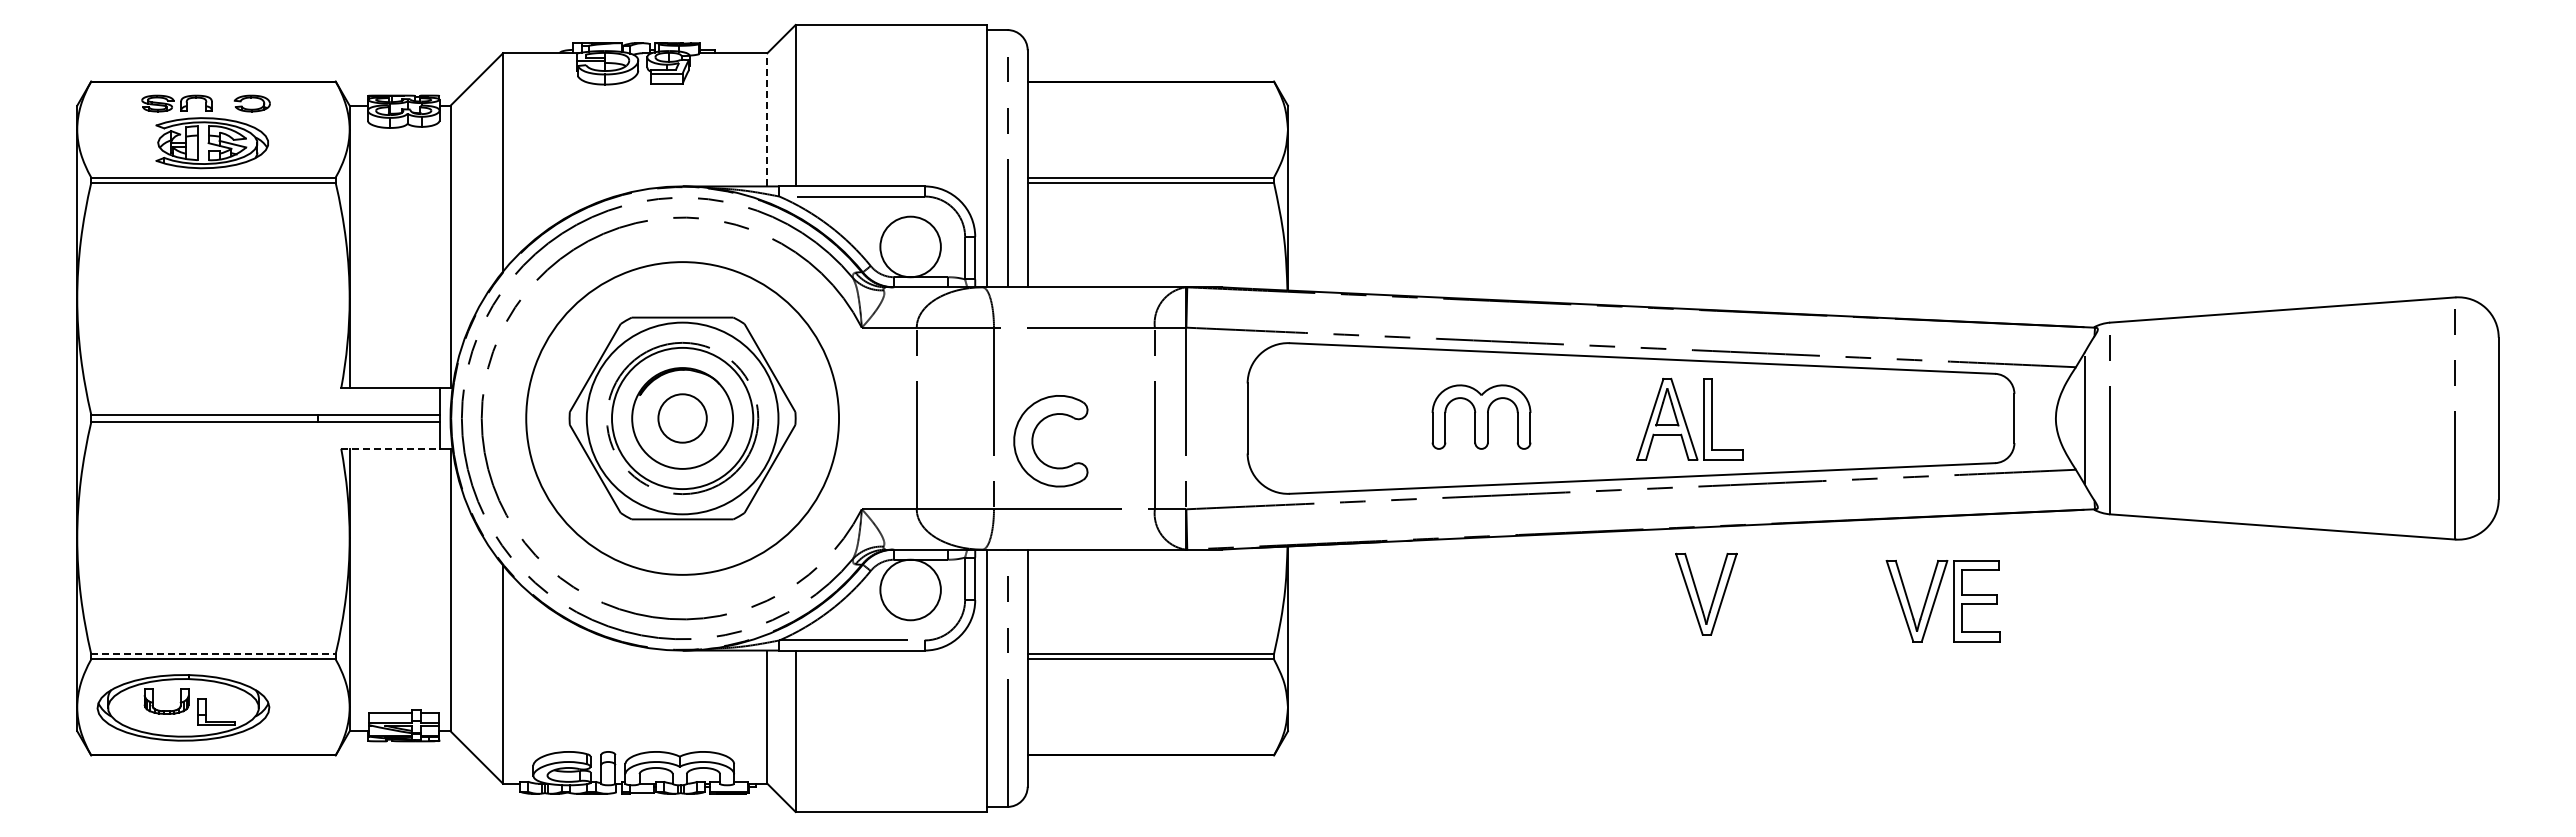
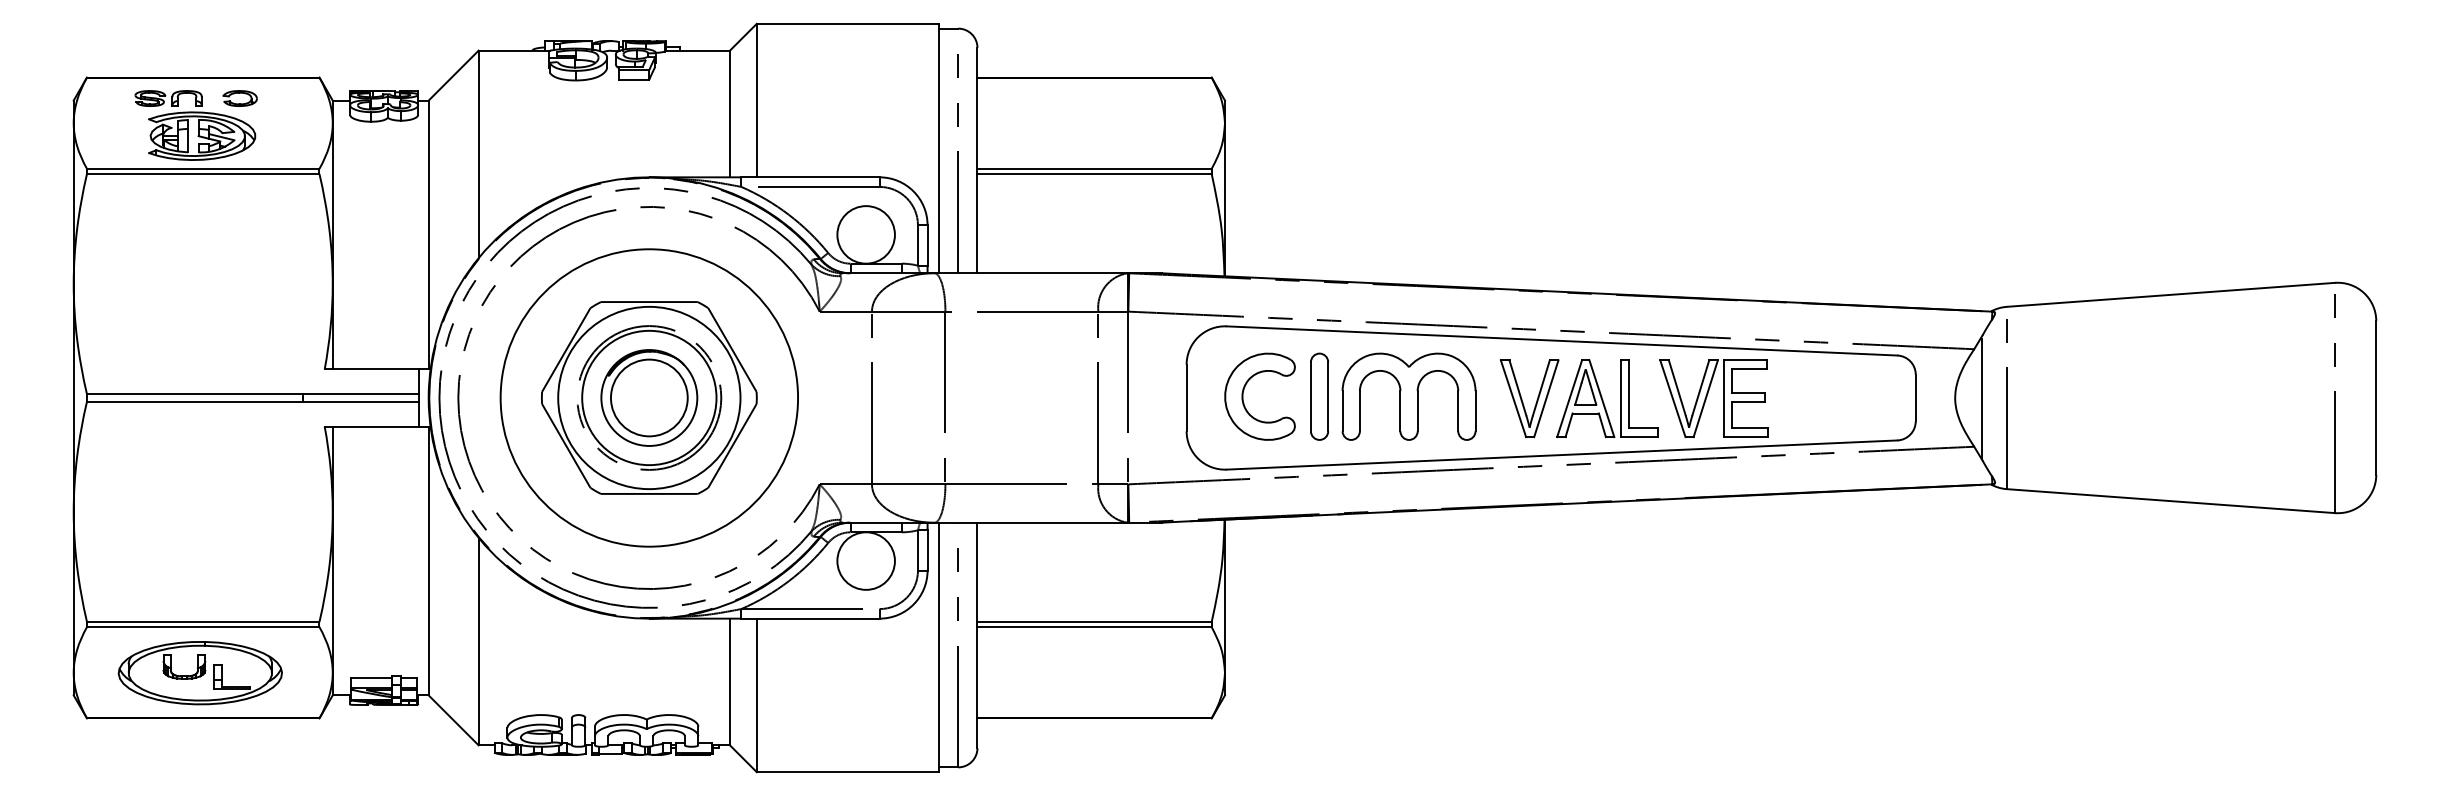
line: (767, 119) -> (730, 113), dashed -> solid
part: (1387, 416) -> (1319, 396), added
part: (1481, 416) -> (1408, 396), size x1.43
circle: (682, 418) -> (649, 398), size x1.67
part: (1033, 441) -> (1243, 397), moved
line: (390, 448) -> (371, 426), dashed -> solid
part: (1699, 596) -> (1523, 400), moved
part: (1936, 599) -> (1707, 397), moved
line: (213, 654) -> (203, 622), dashed -> solid
part: (183, 707) -> (200, 672), moved

